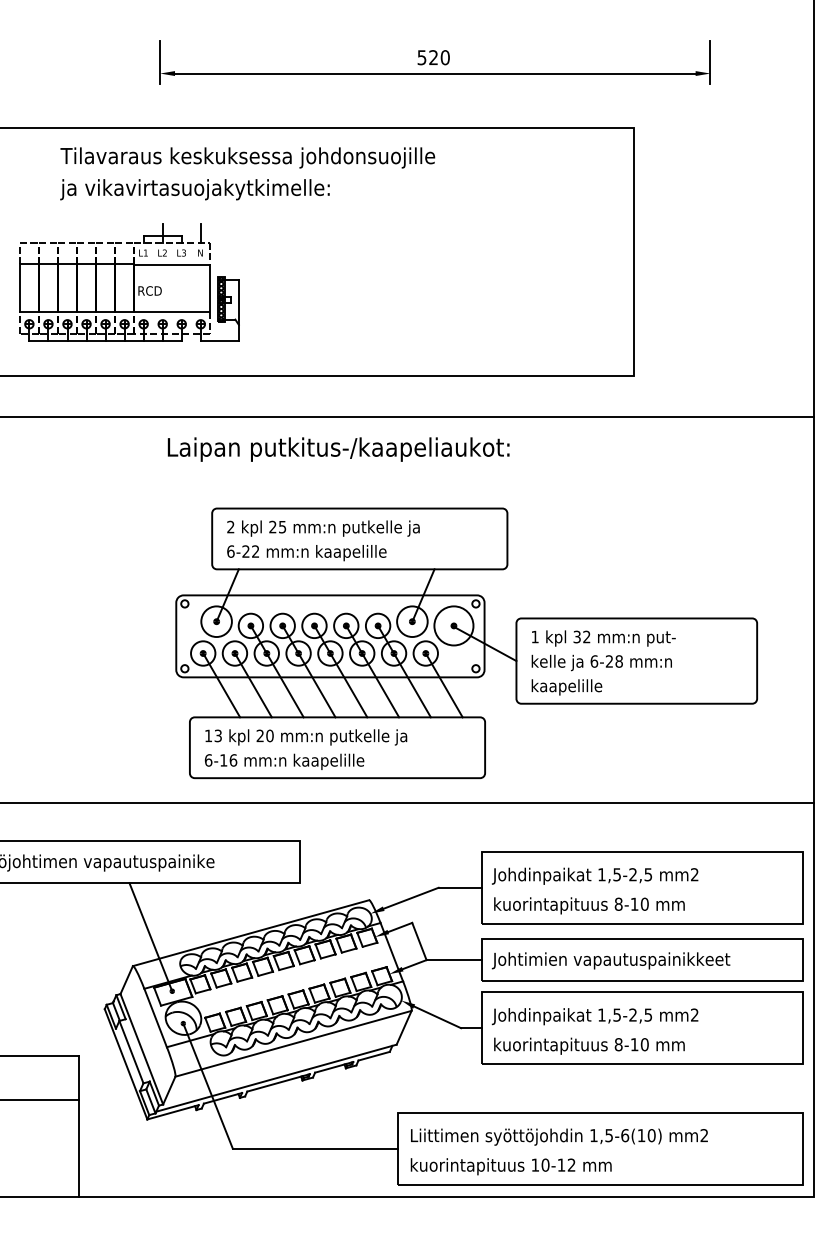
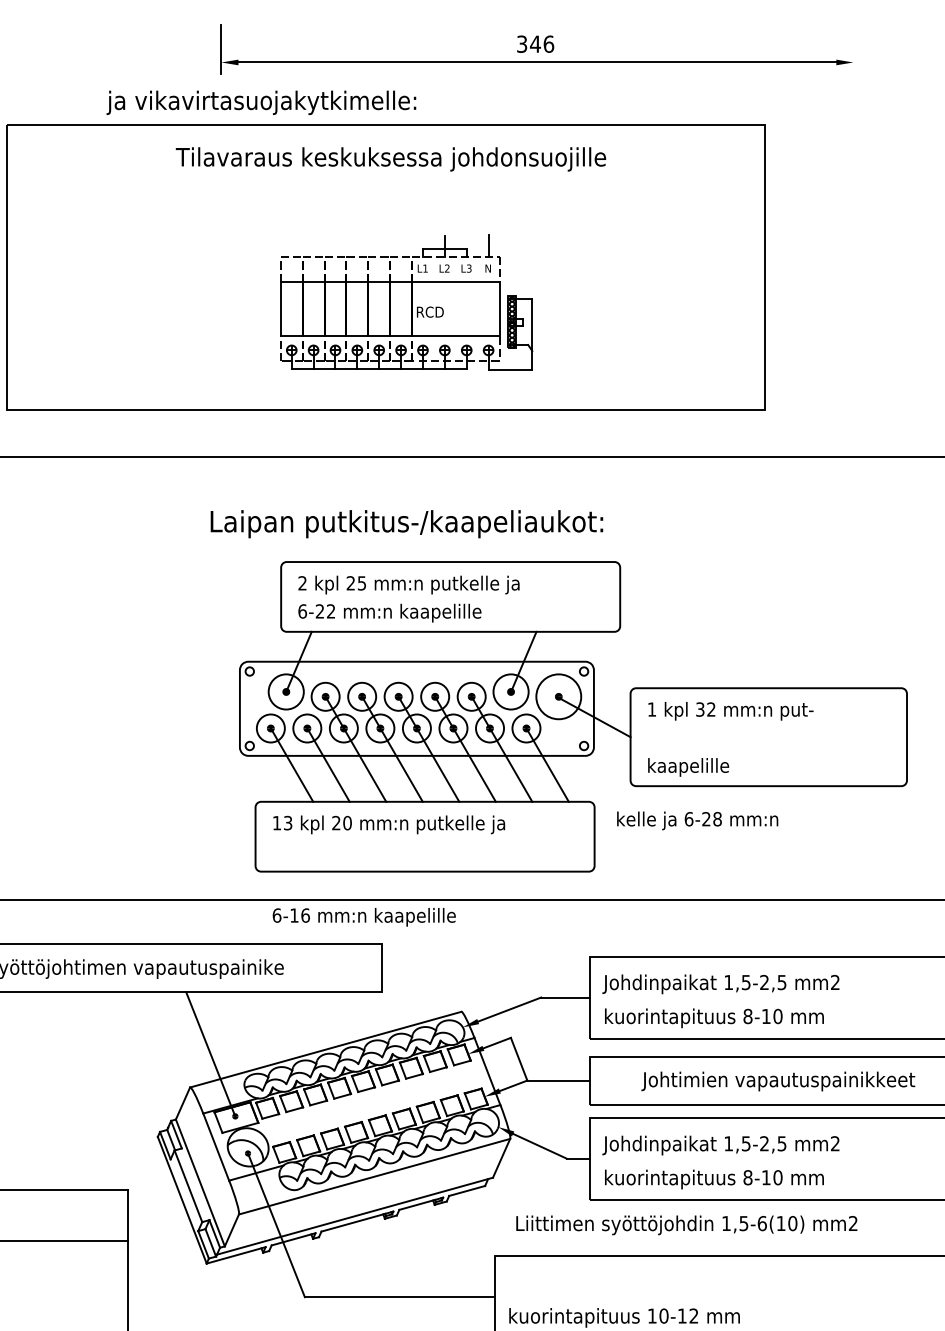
text: (433, 57) -> (535, 44), 520 -> 346
line: (710, 62) -> (853, 49), removed
text: (247, 157) -> (390, 158), moved
text: (194, 189) -> (260, 102), moved
part: (129, 282) -> (406, 302), moved
text: (338, 449) -> (406, 524), moved
text: (601, 662) -> (697, 820), moved
text: (284, 761) -> (364, 916), moved
text: (610, 960) -> (777, 1081), moved
text: (559, 1136) -> (686, 1224), moved

